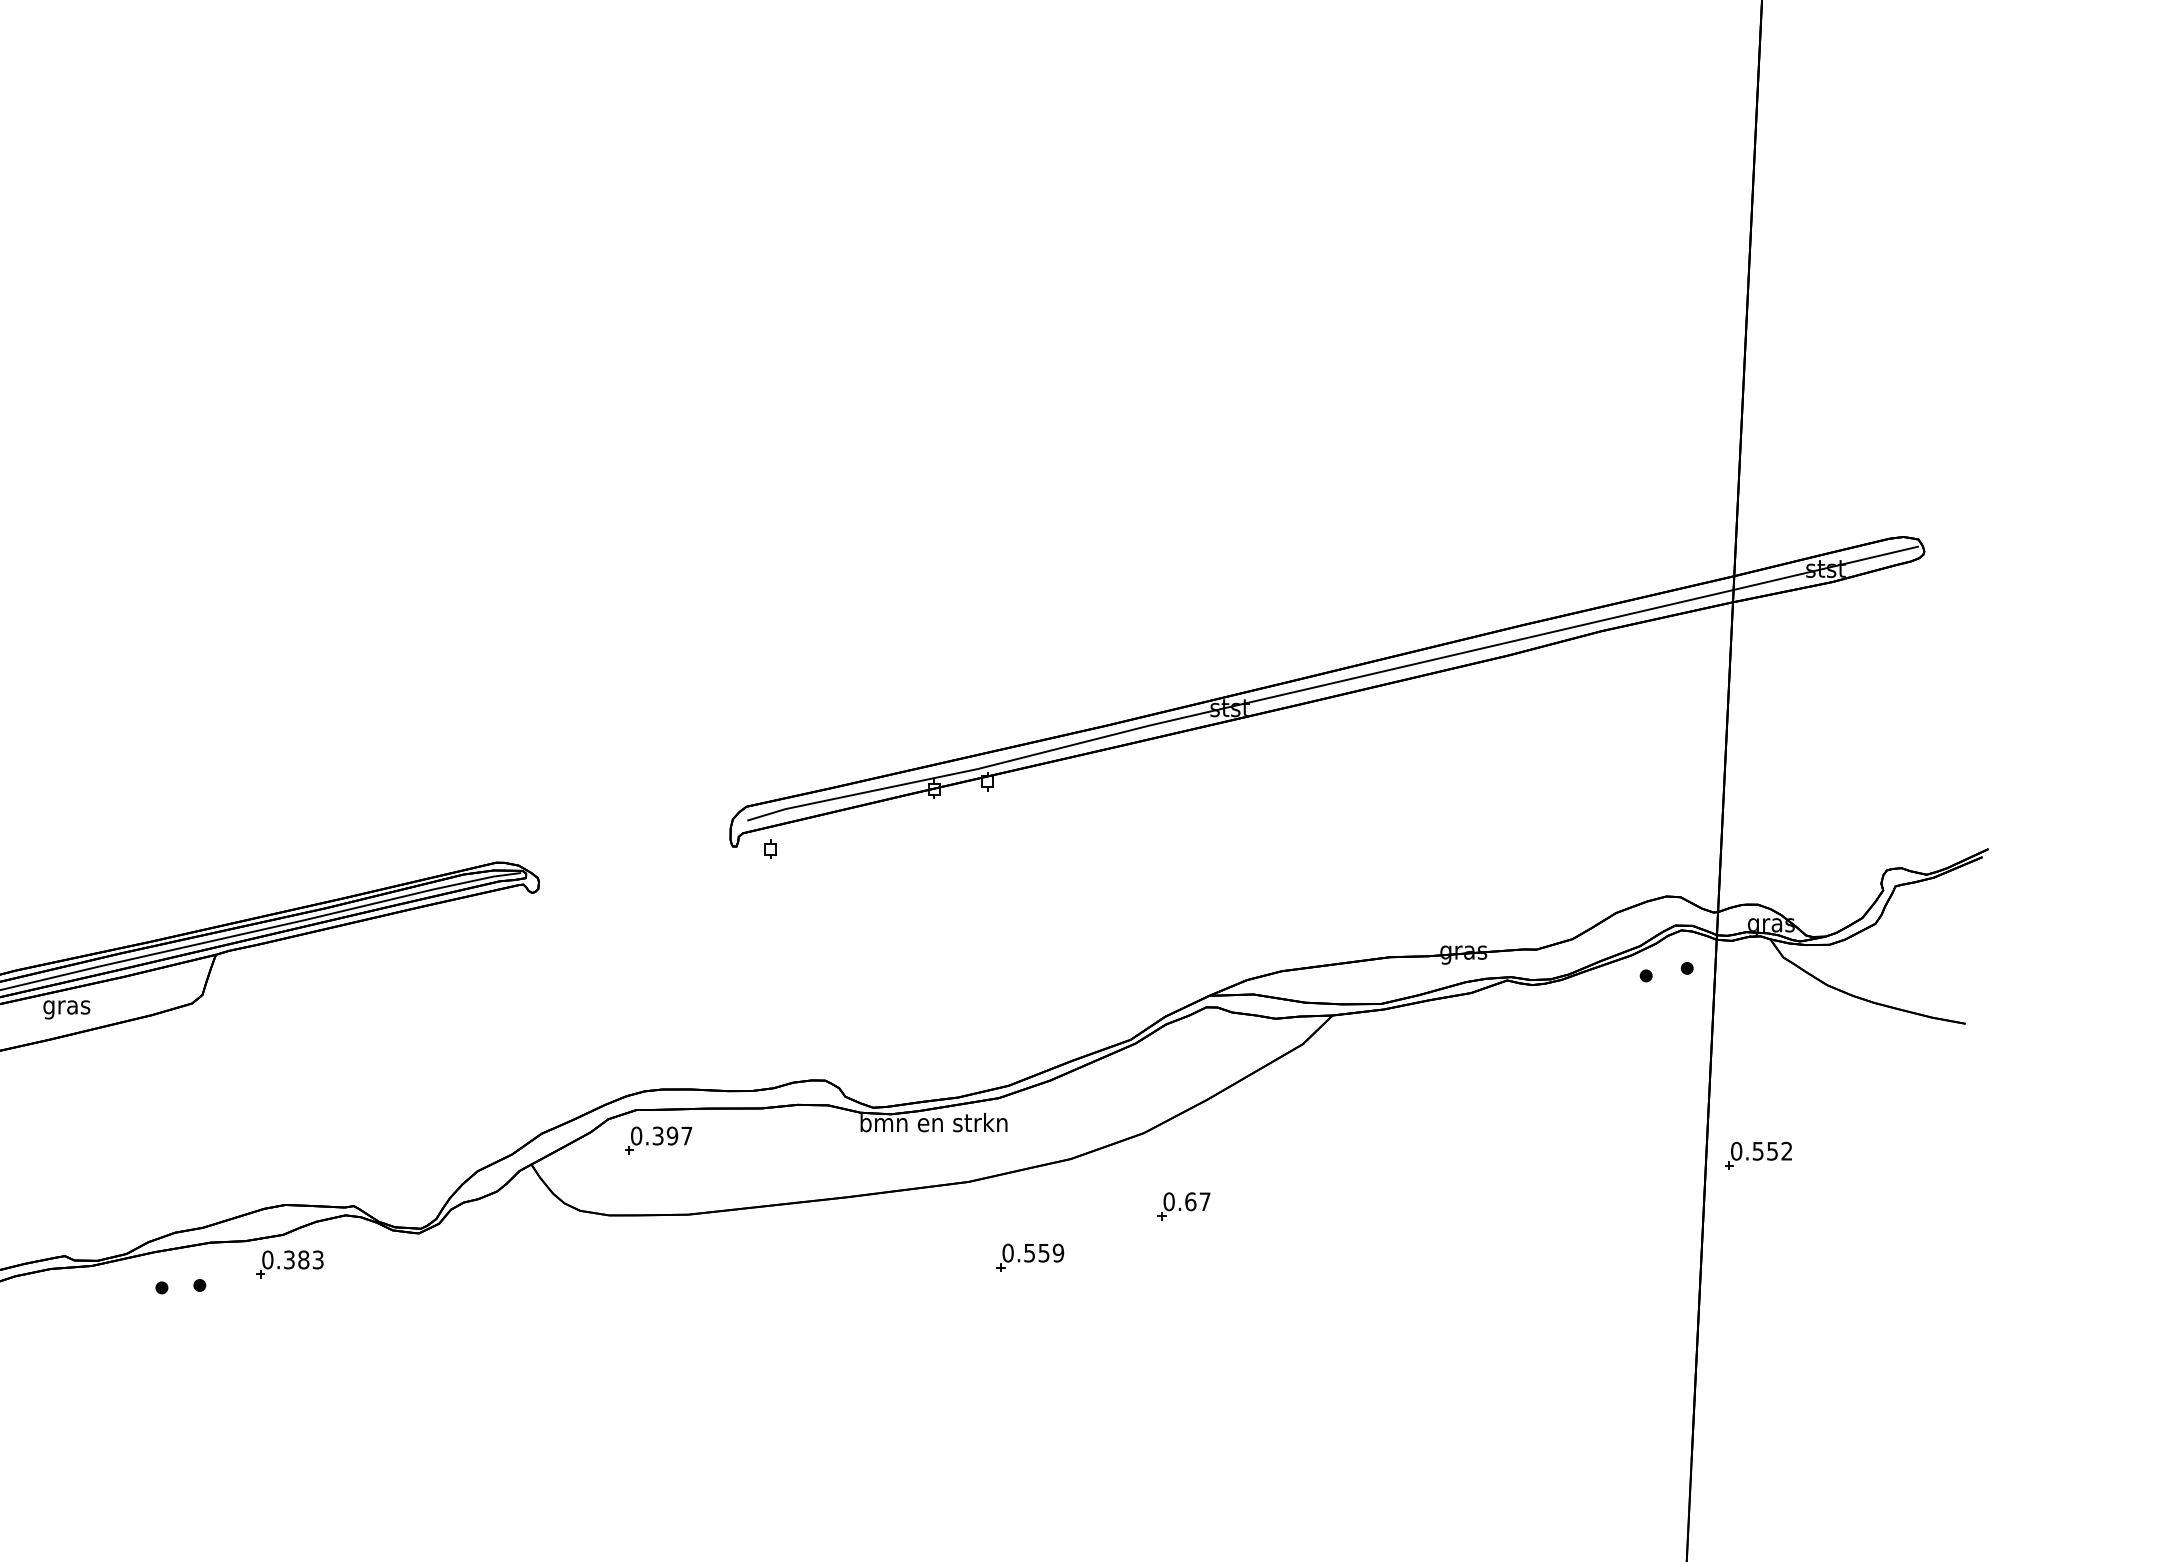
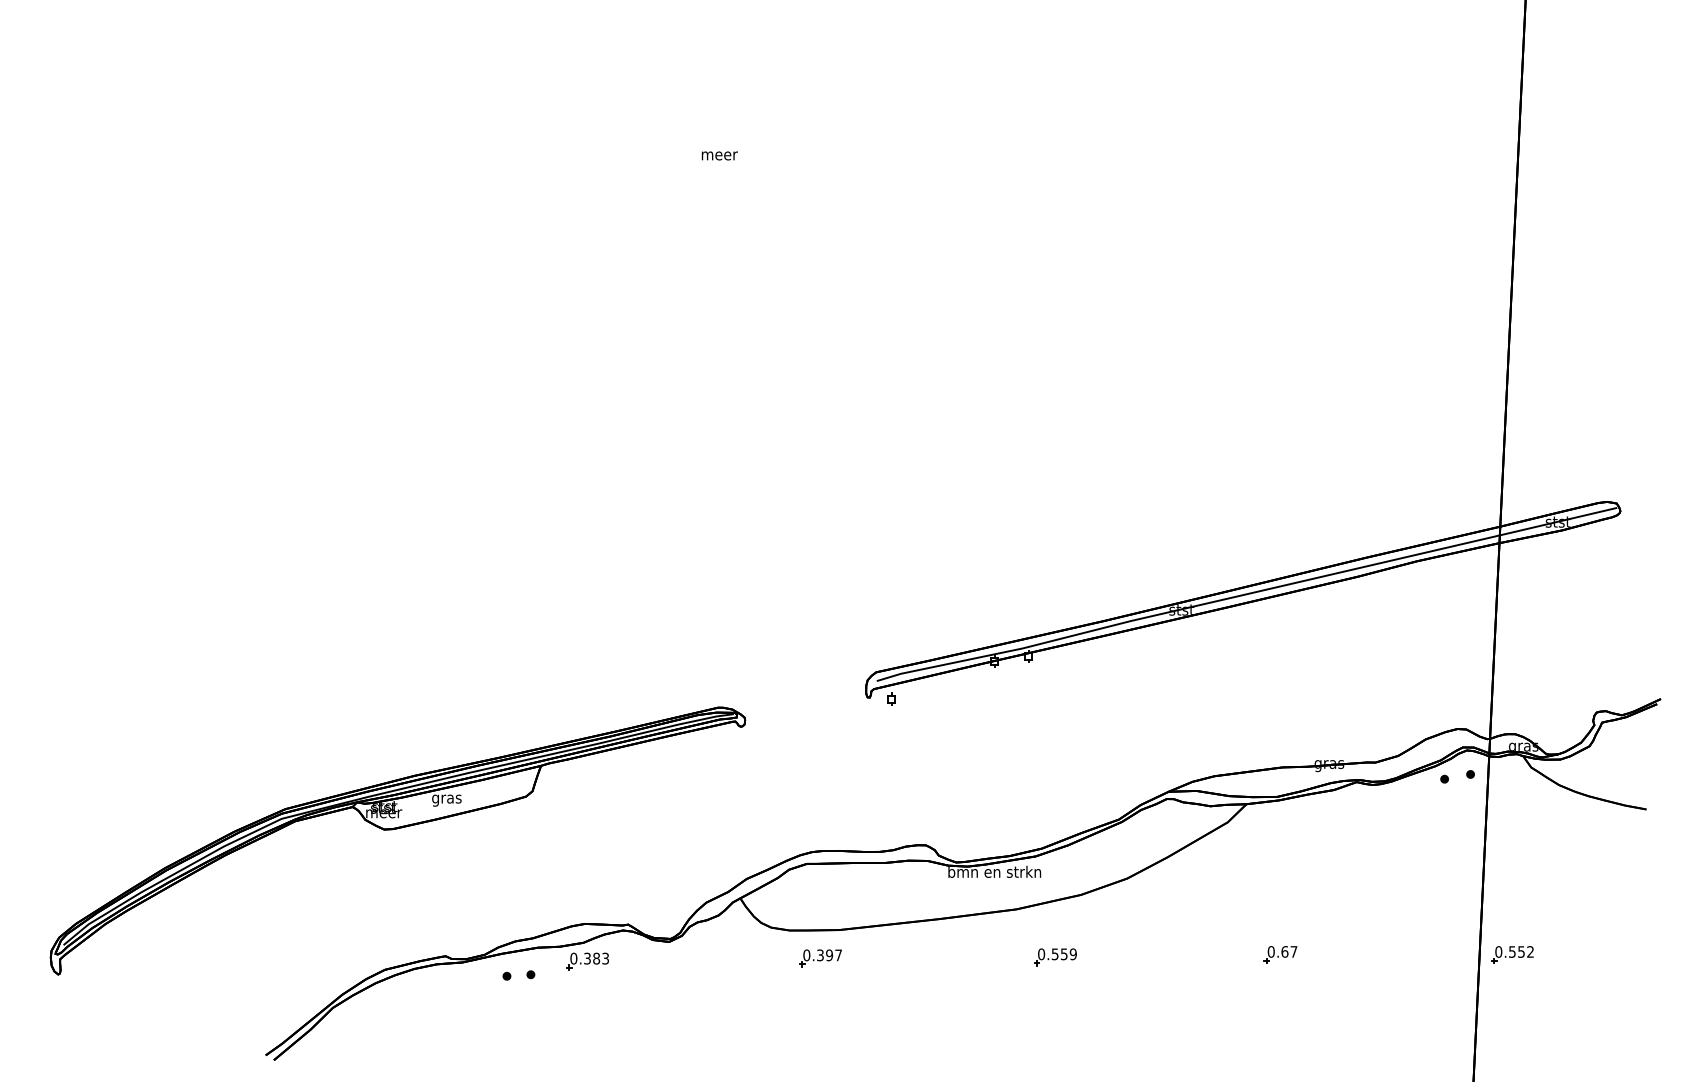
part: (658, 1140) -> (820, 958), moved
part: (1758, 1155) -> (1512, 954), moved
part: (1183, 1205) -> (1280, 954), moved

